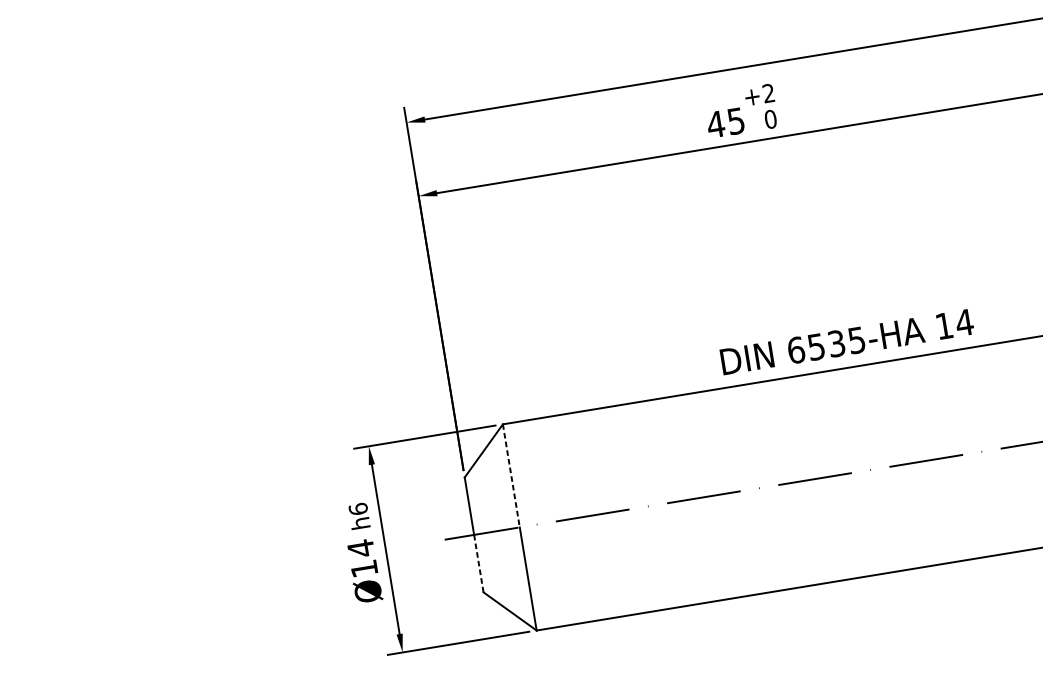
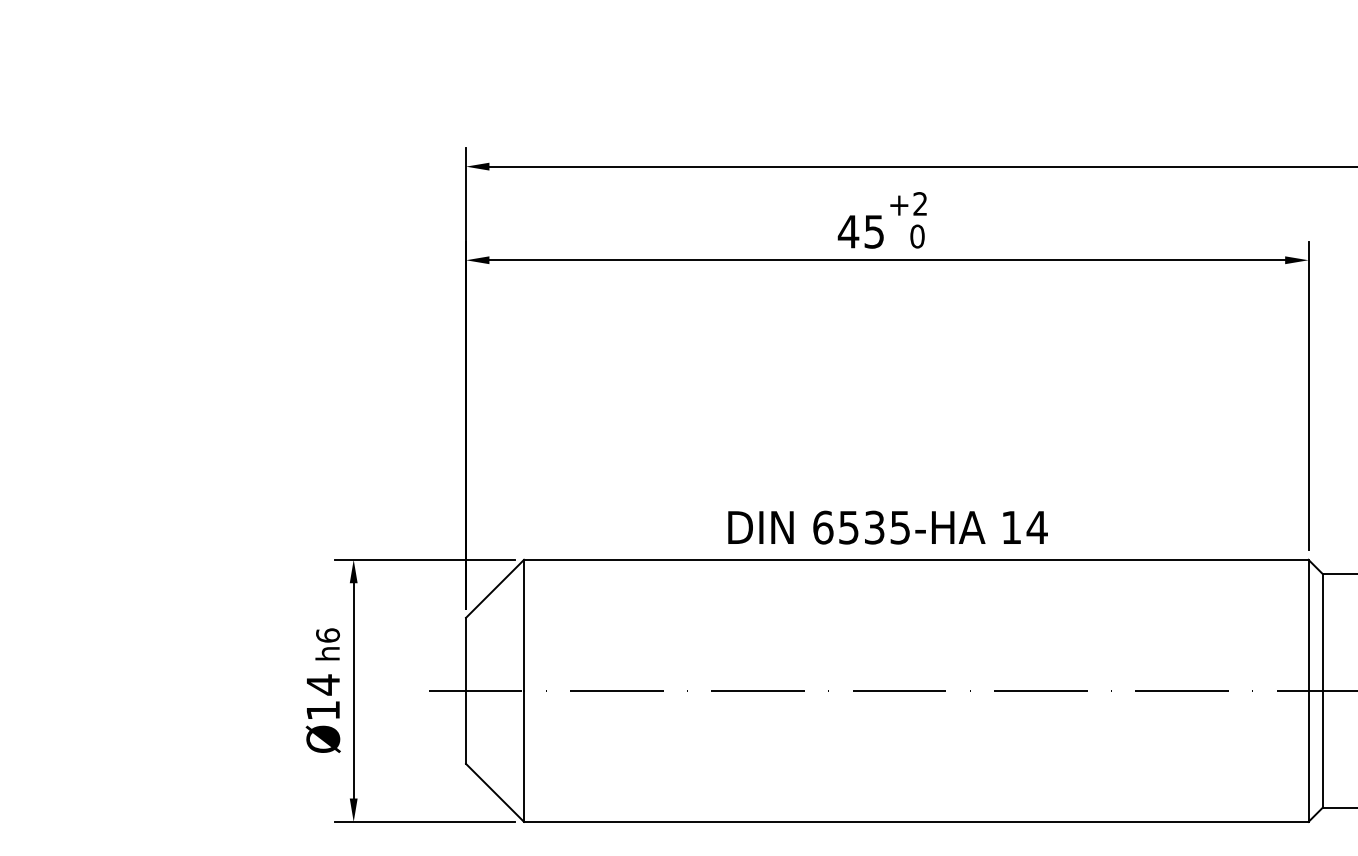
text: (846, 341) -> (887, 527), moved
line: (511, 475) -> (524, 625), dashed -> solid
line: (479, 563) -> (466, 727), dashed -> solid

